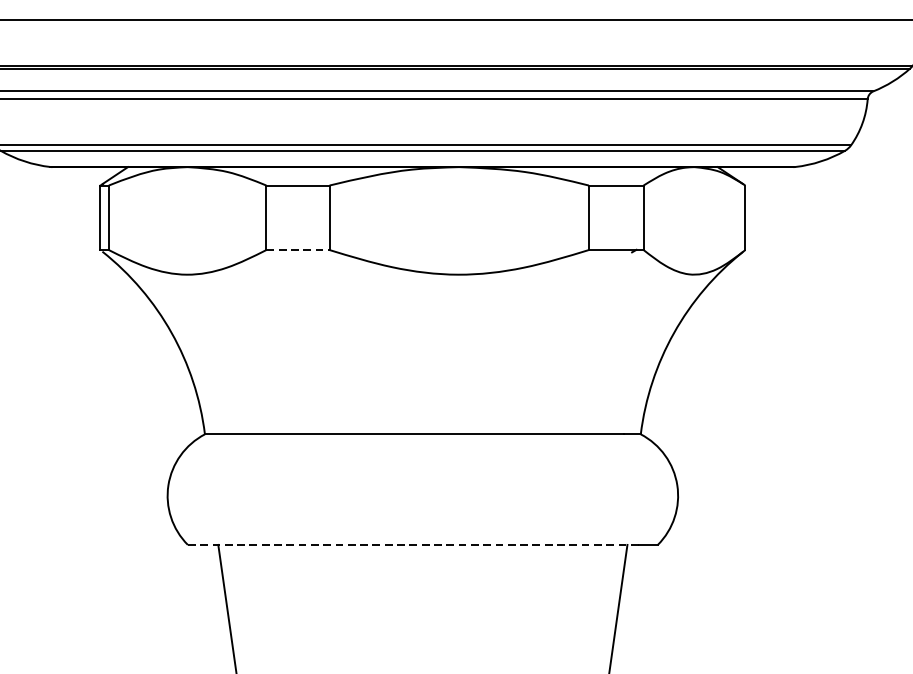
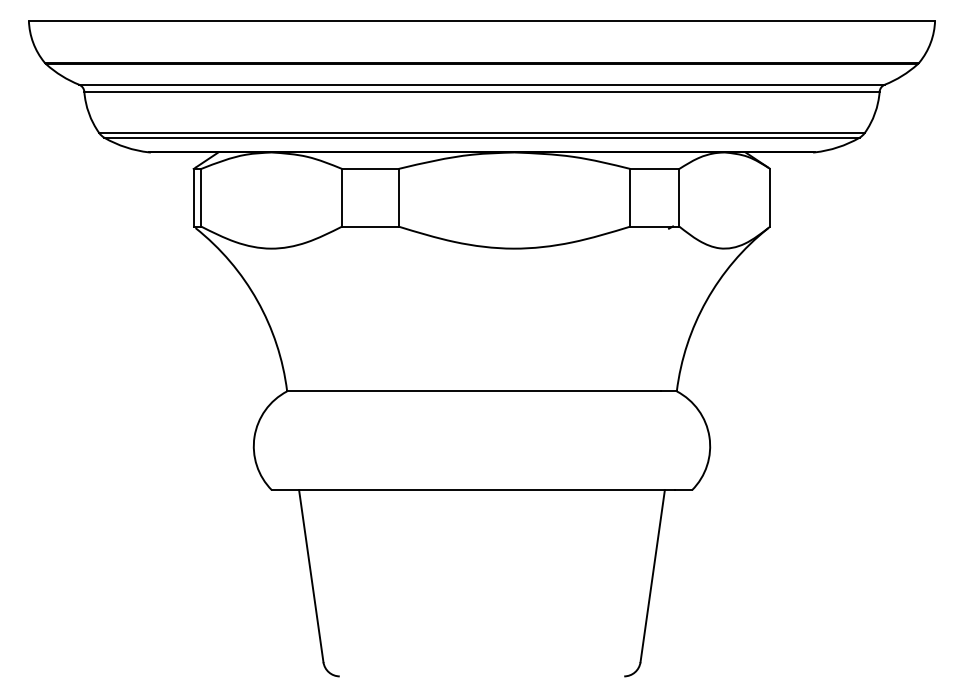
line: (298, 249) -> (370, 226), dashed -> solid
line: (413, 545) -> (473, 490), dashed -> solid

